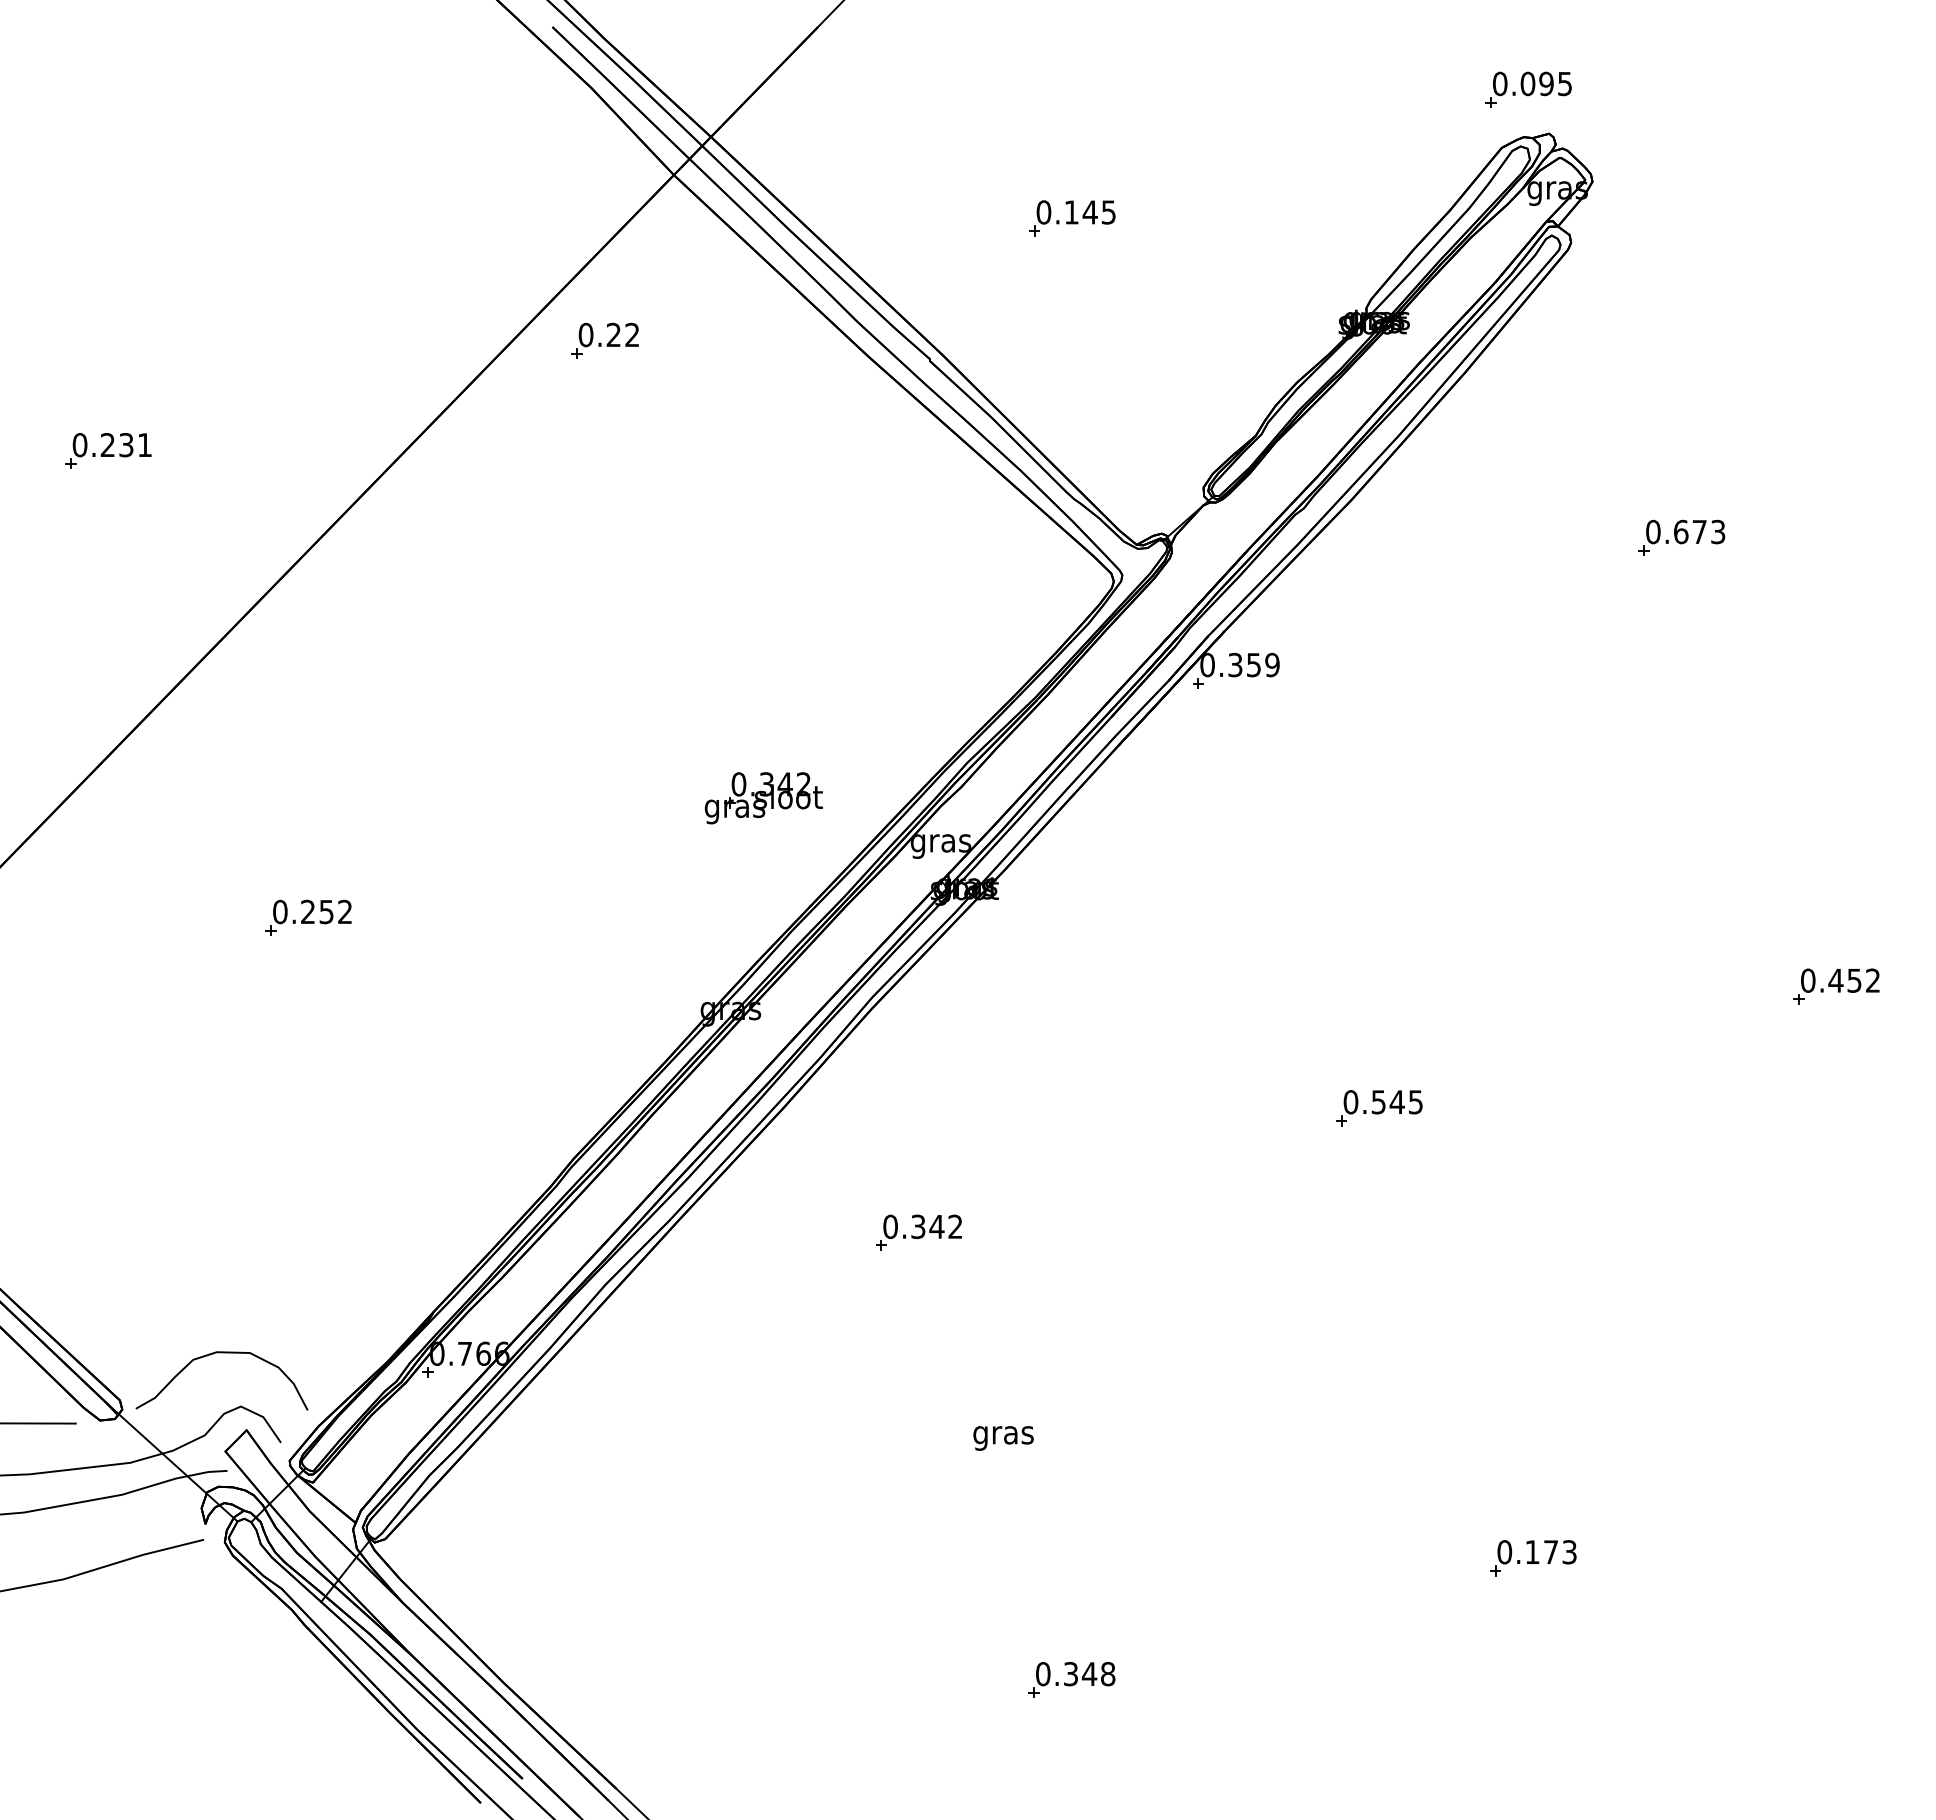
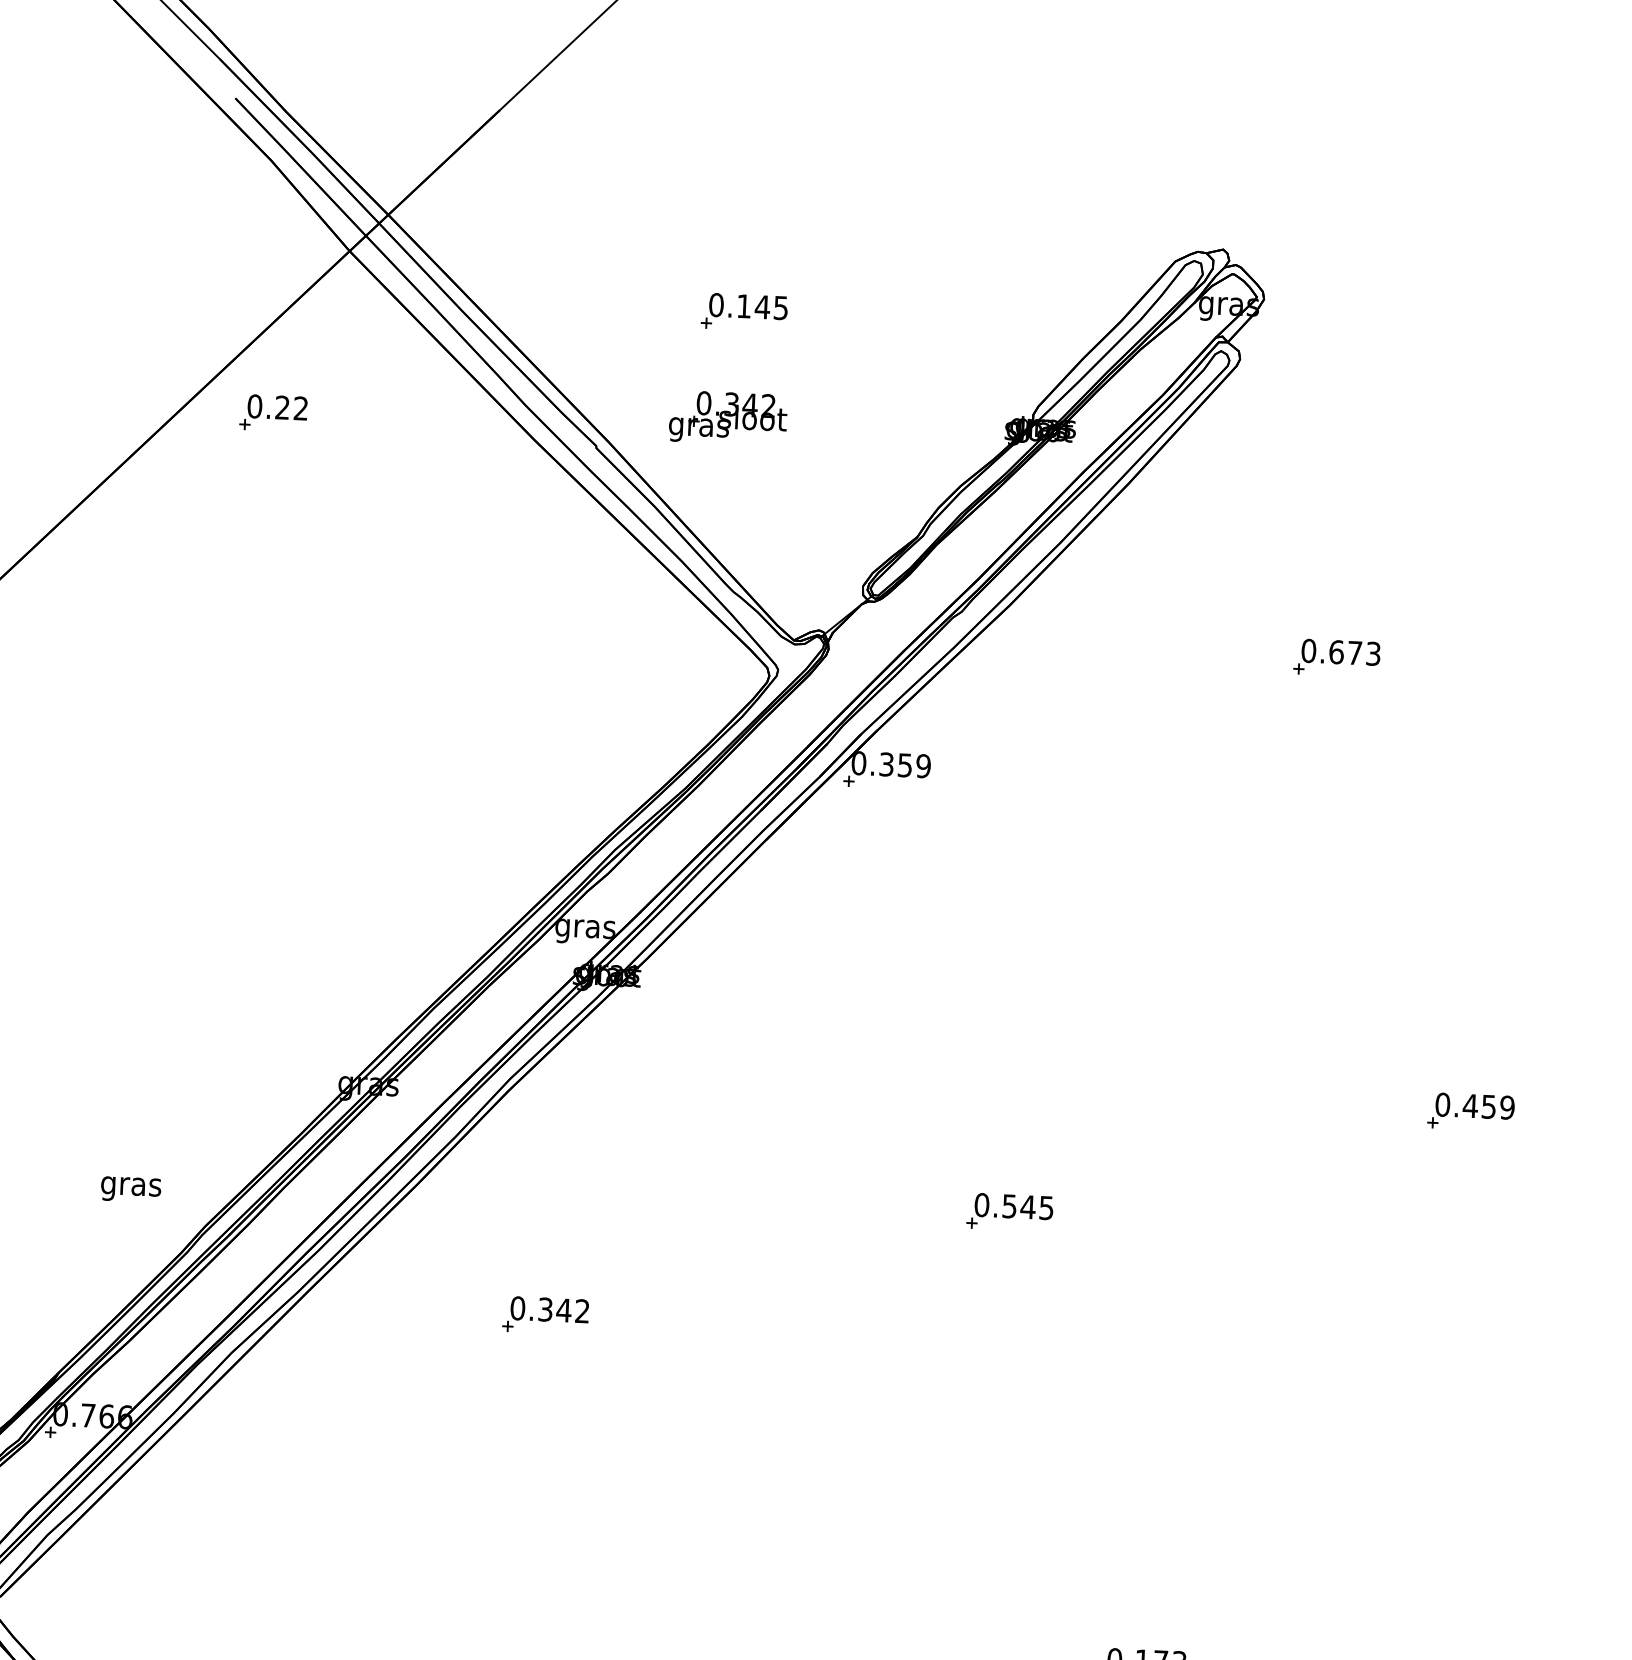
part: (1528, 89) -> (1204, 204), removed
part: (763, 798) -> (727, 418), moved
text: (1872, 980) -> (1506, 1107), 0.452 -> 0.459
text: (1003, 1438) -> (130, 1189), moved

